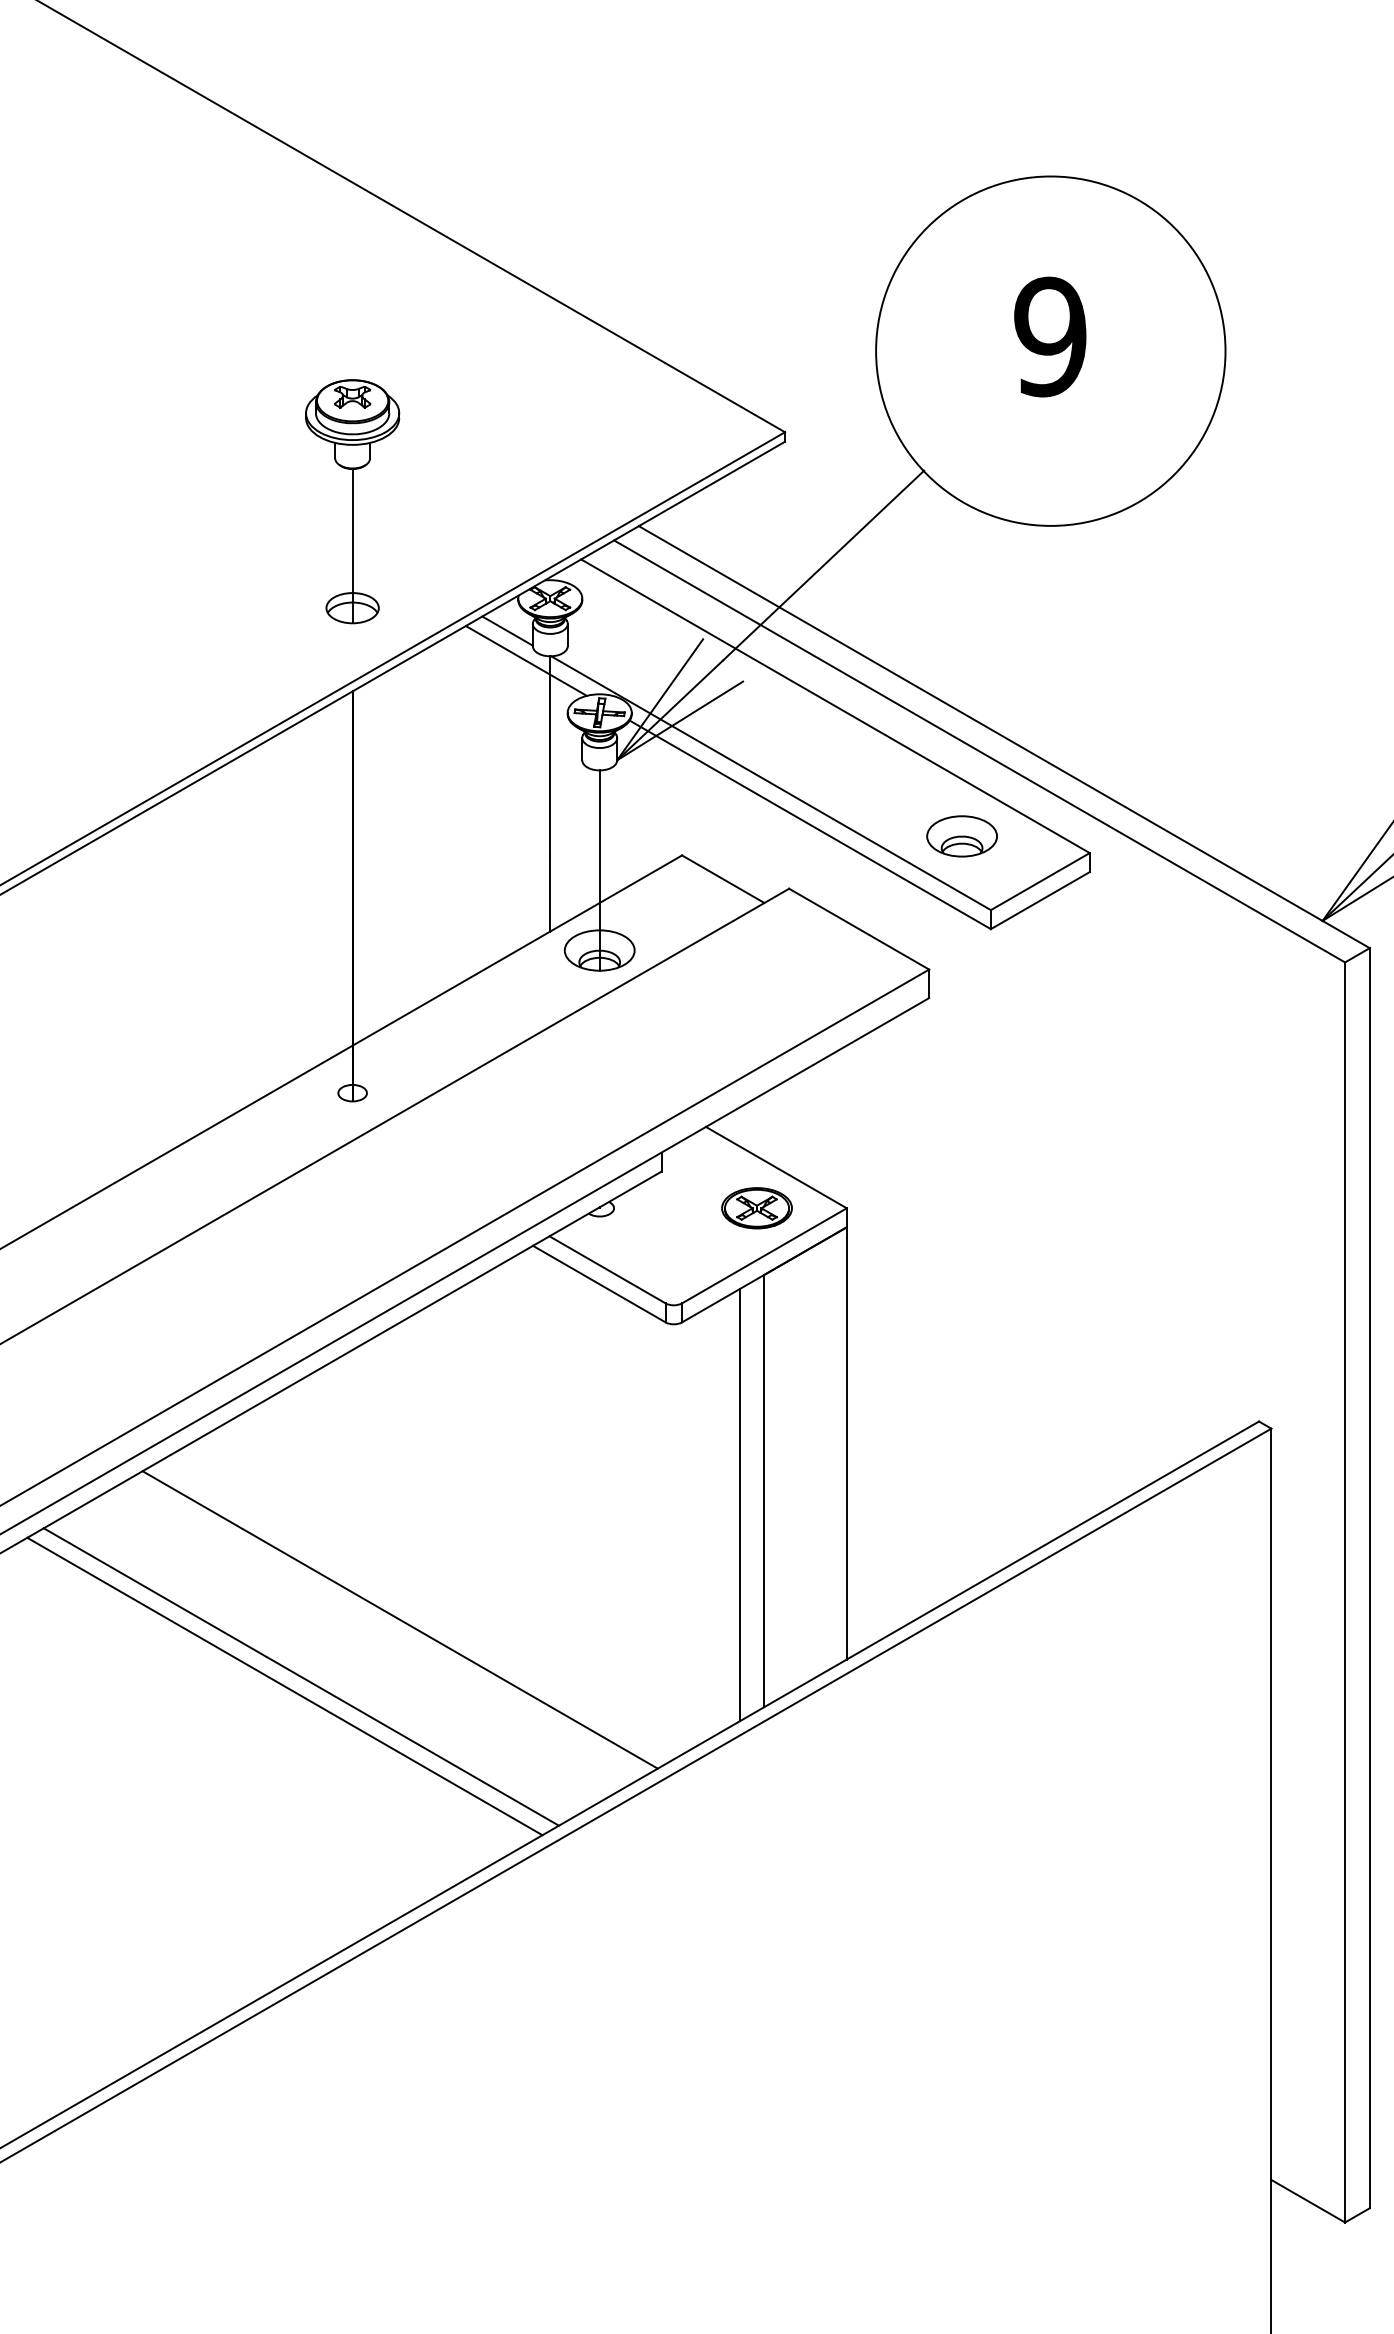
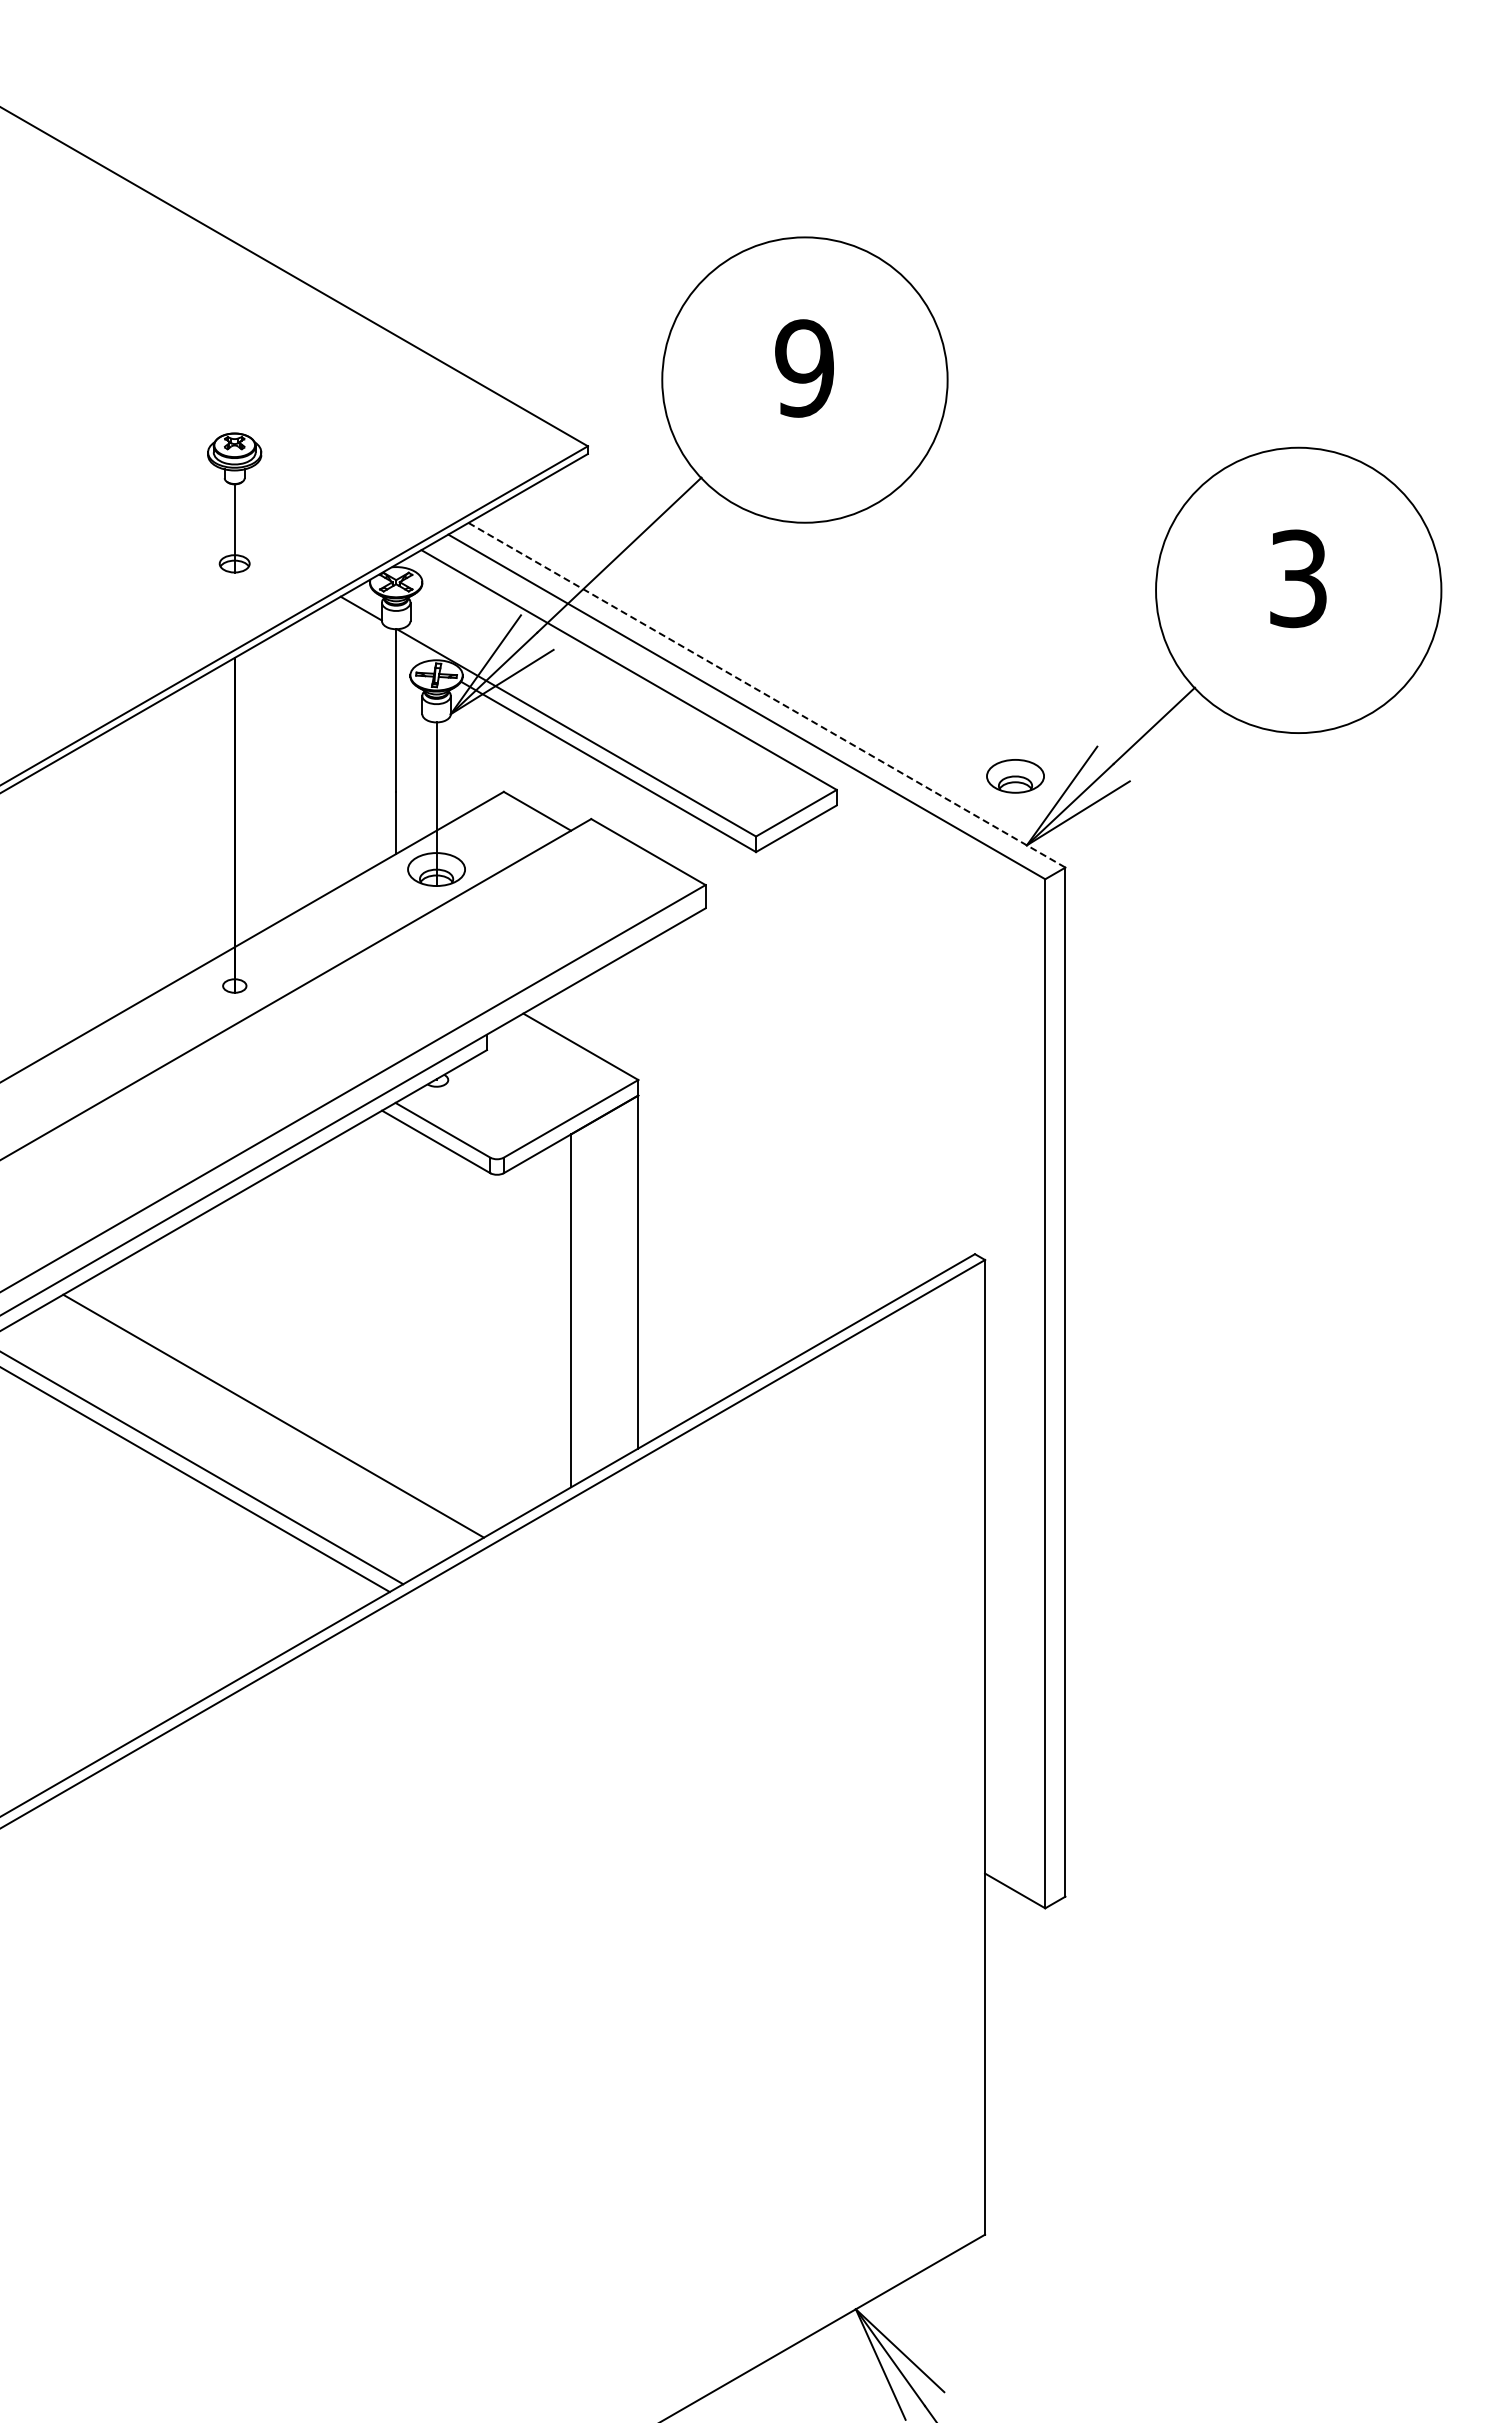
part: (352, 501) -> (234, 502), size x0.7
line: (526, 660) -> (376, 632), removed
line: (1003, 737) -> (766, 695), solid -> dashed
part: (962, 836) -> (1015, 776), moved
part: (756, 1207) -> (564, 1079), removed
line: (739, 1505) -> (550, 1322), removed

